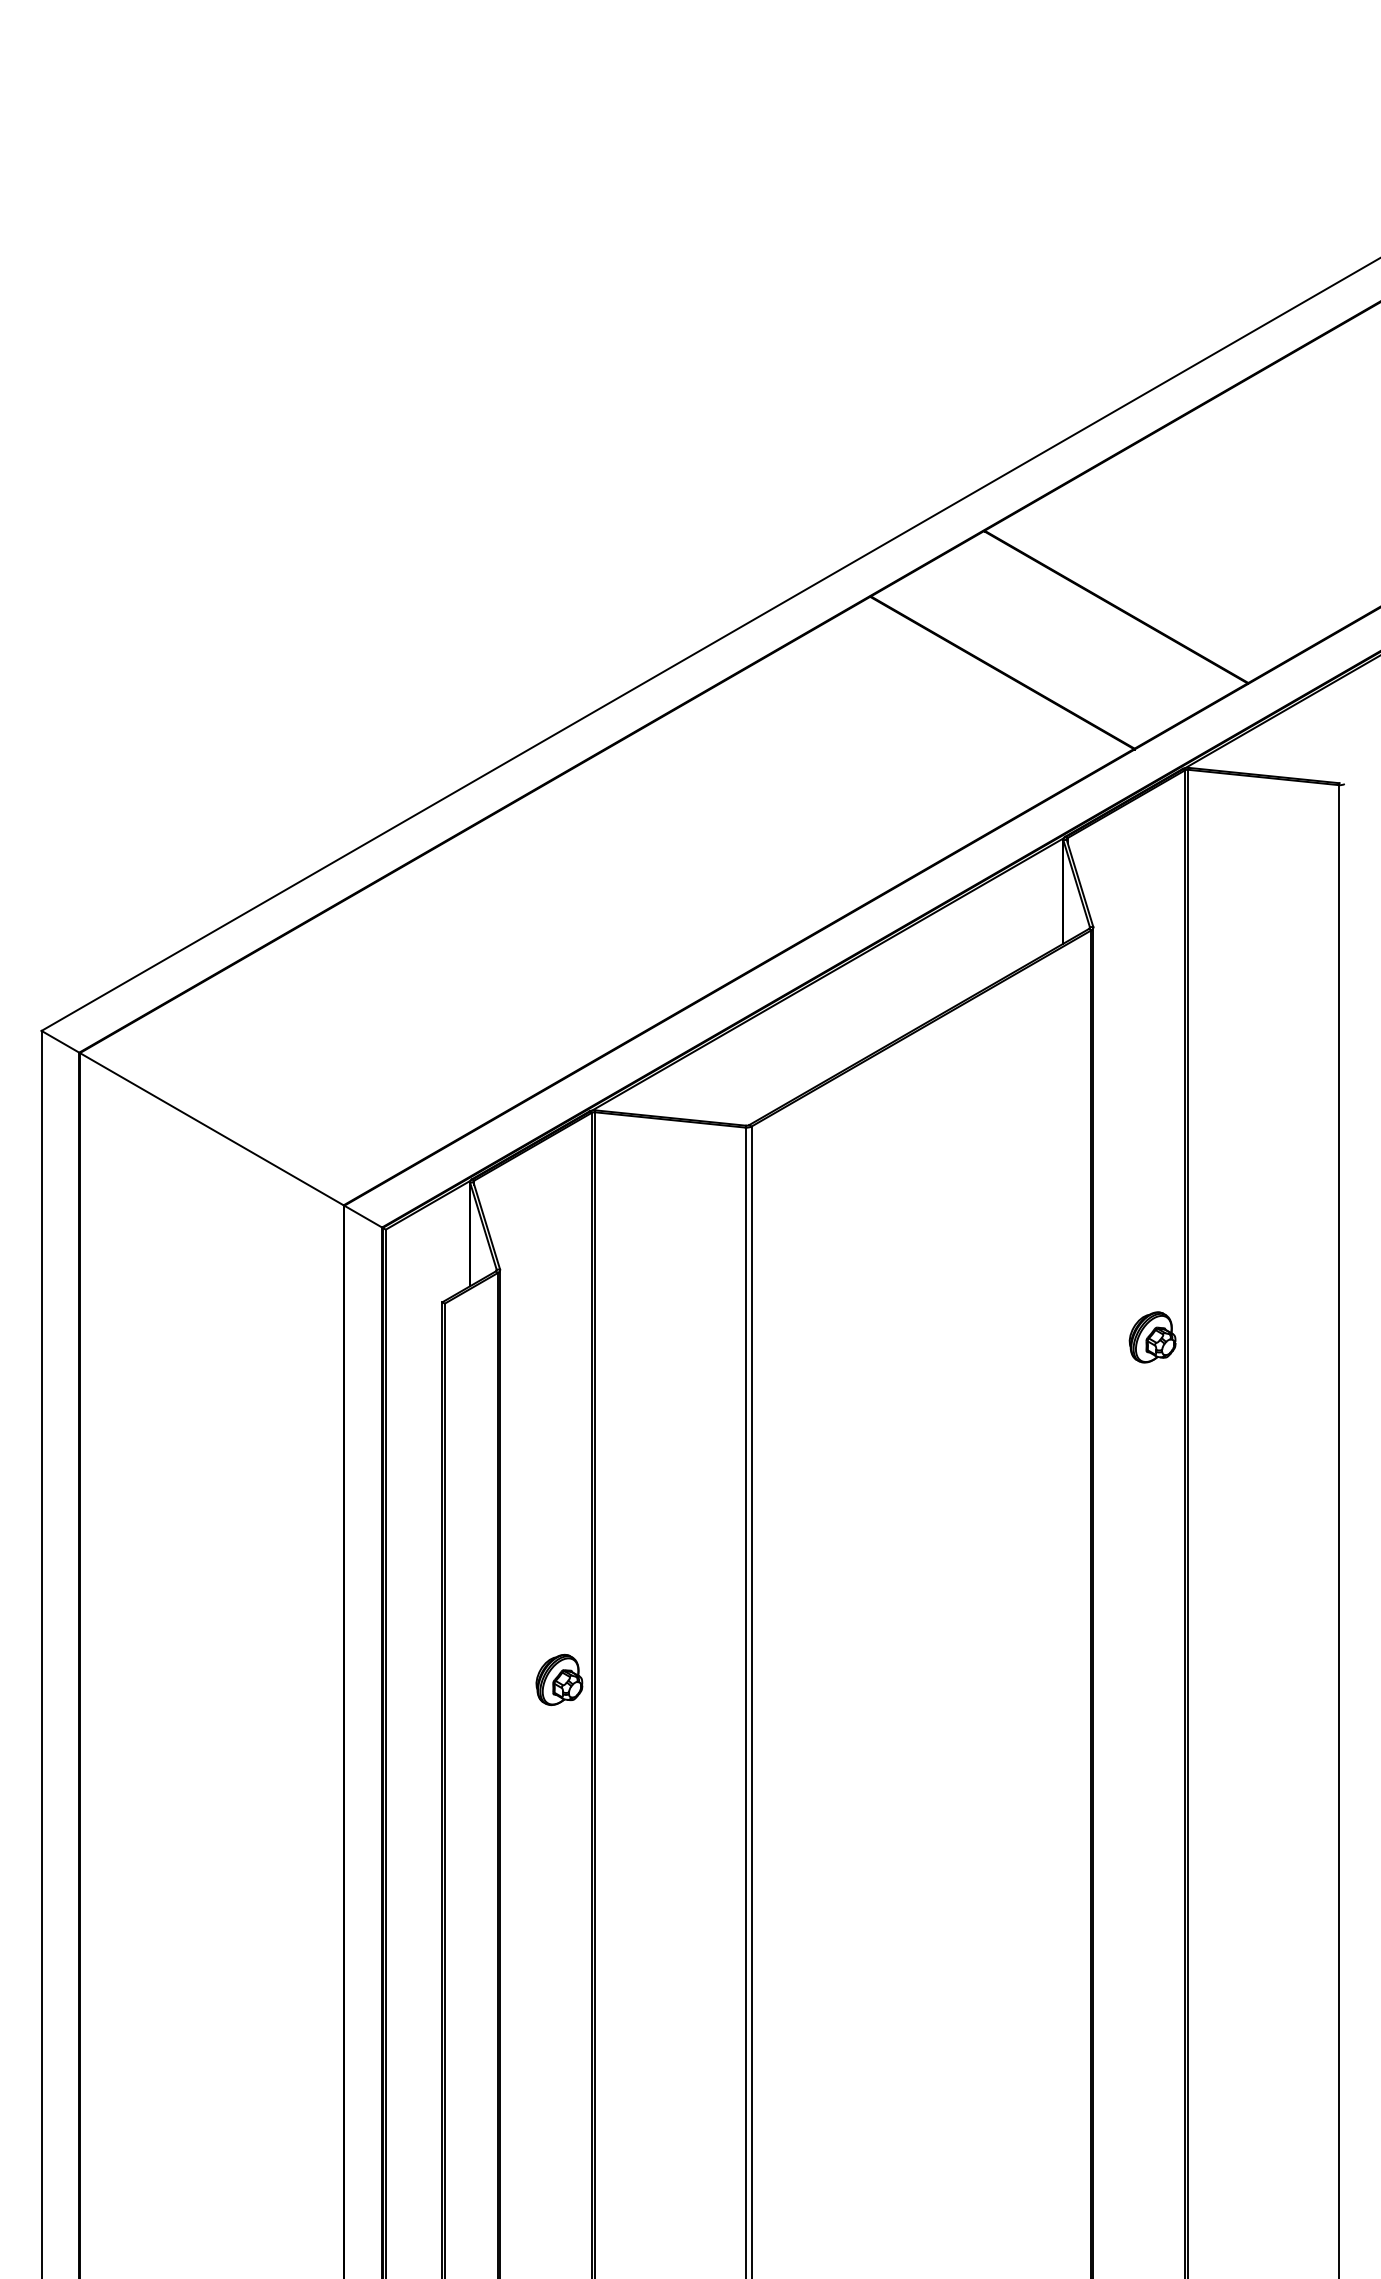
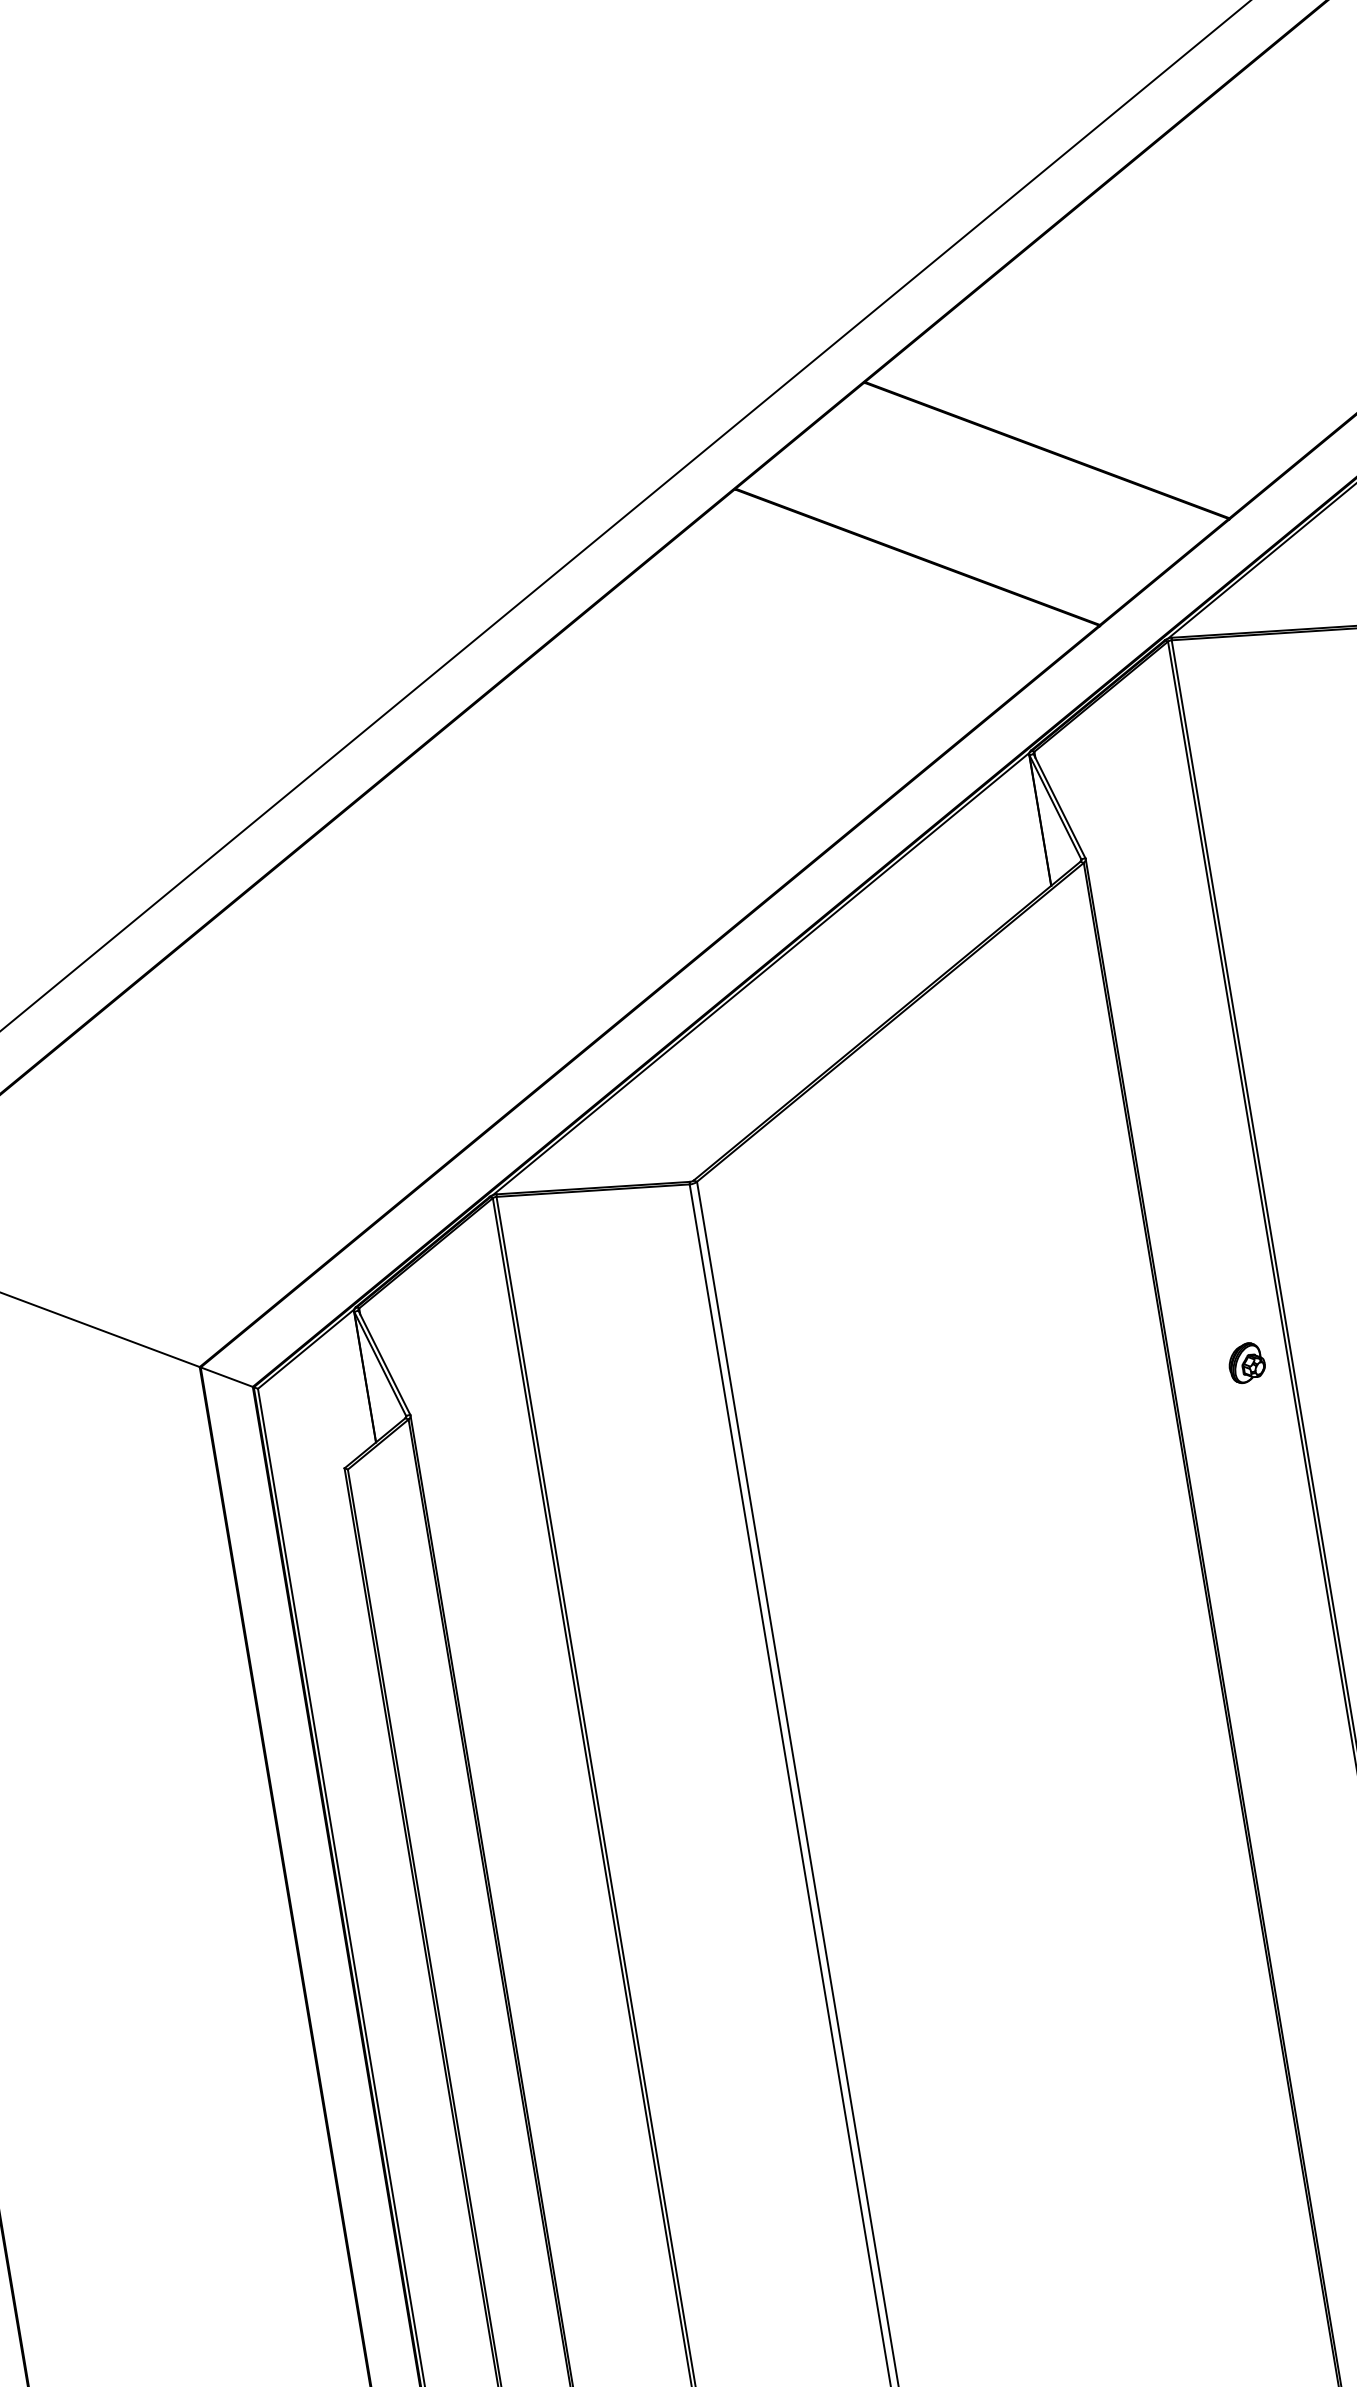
part: (1152, 1337) -> (1246, 1363), size x0.6
part: (559, 1679) -> (571, 1918), removed

